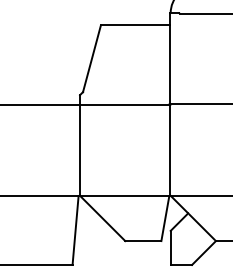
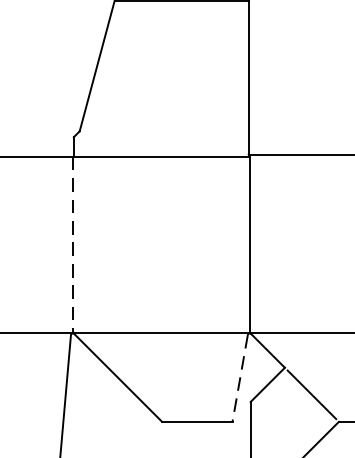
line: (79, 150) -> (72, 245), solid -> dashed
line: (165, 218) -> (240, 377), solid -> dashed

